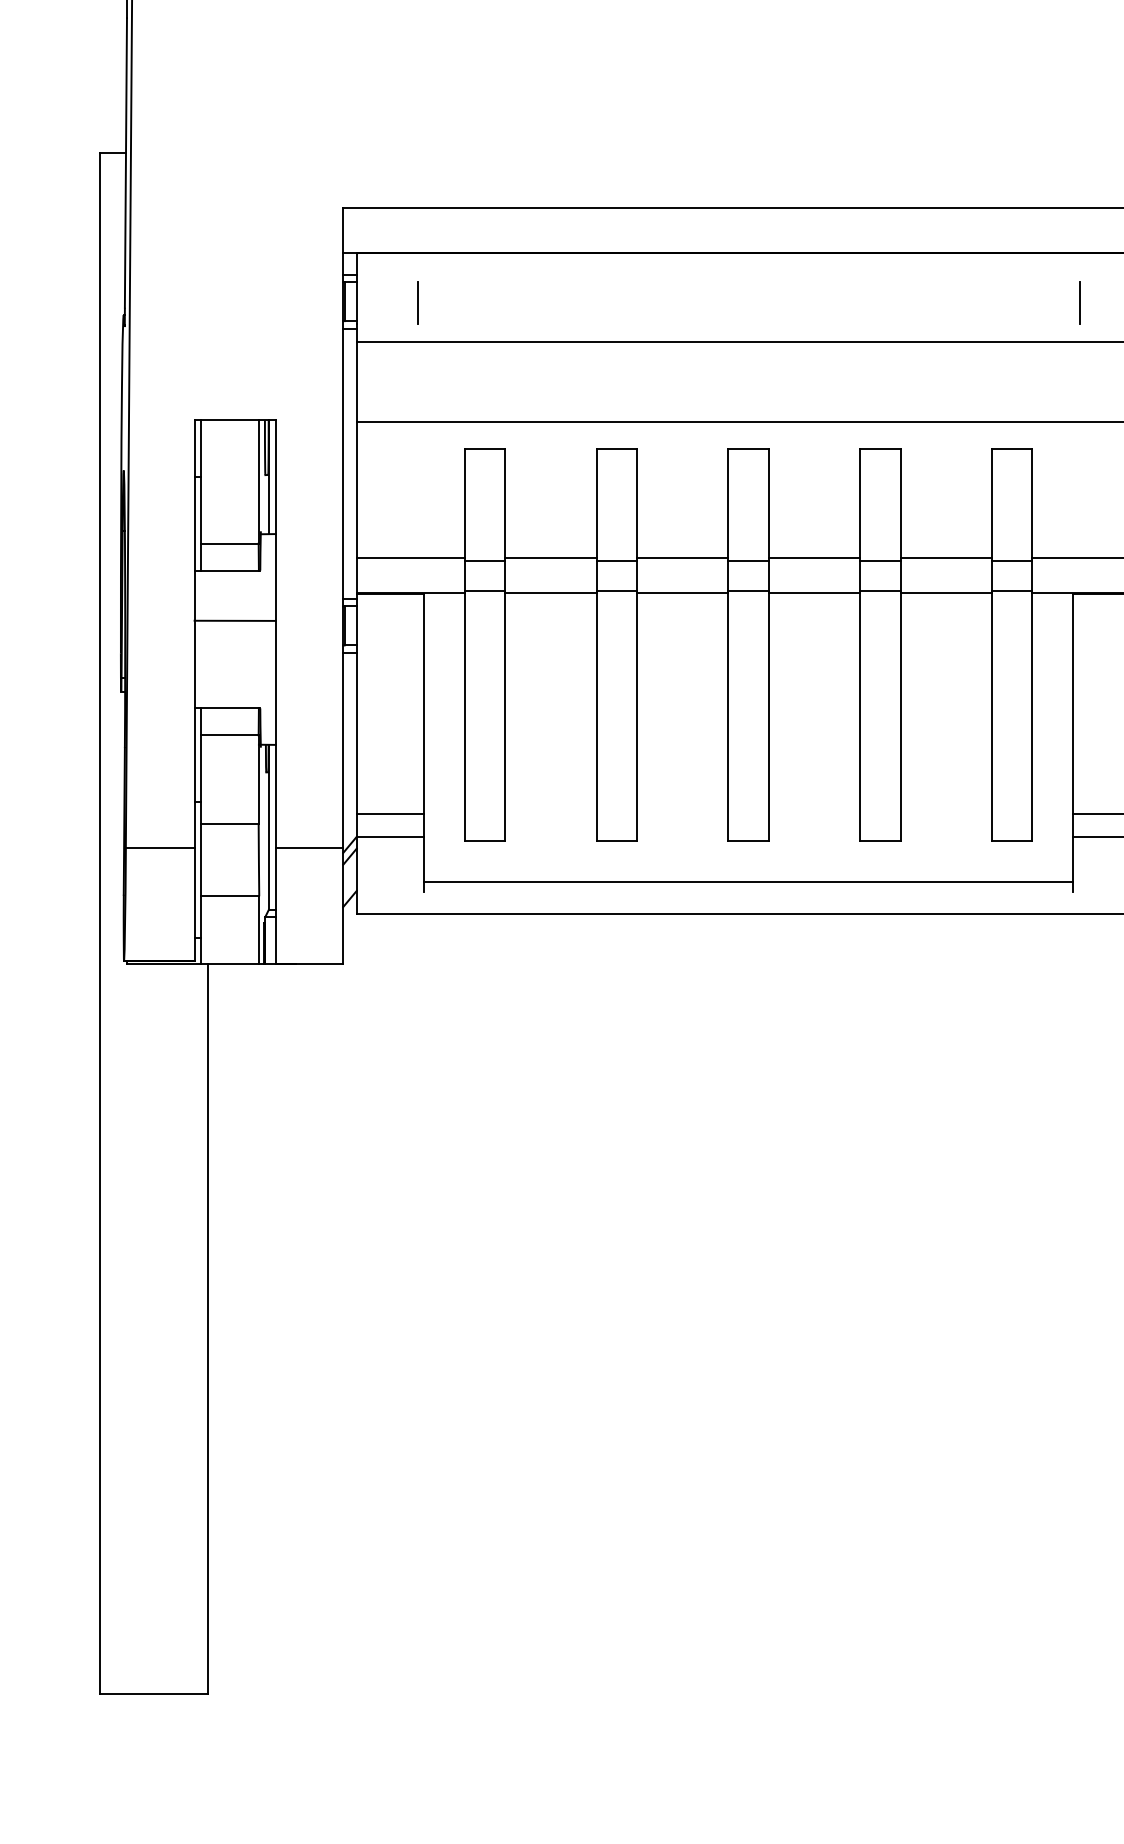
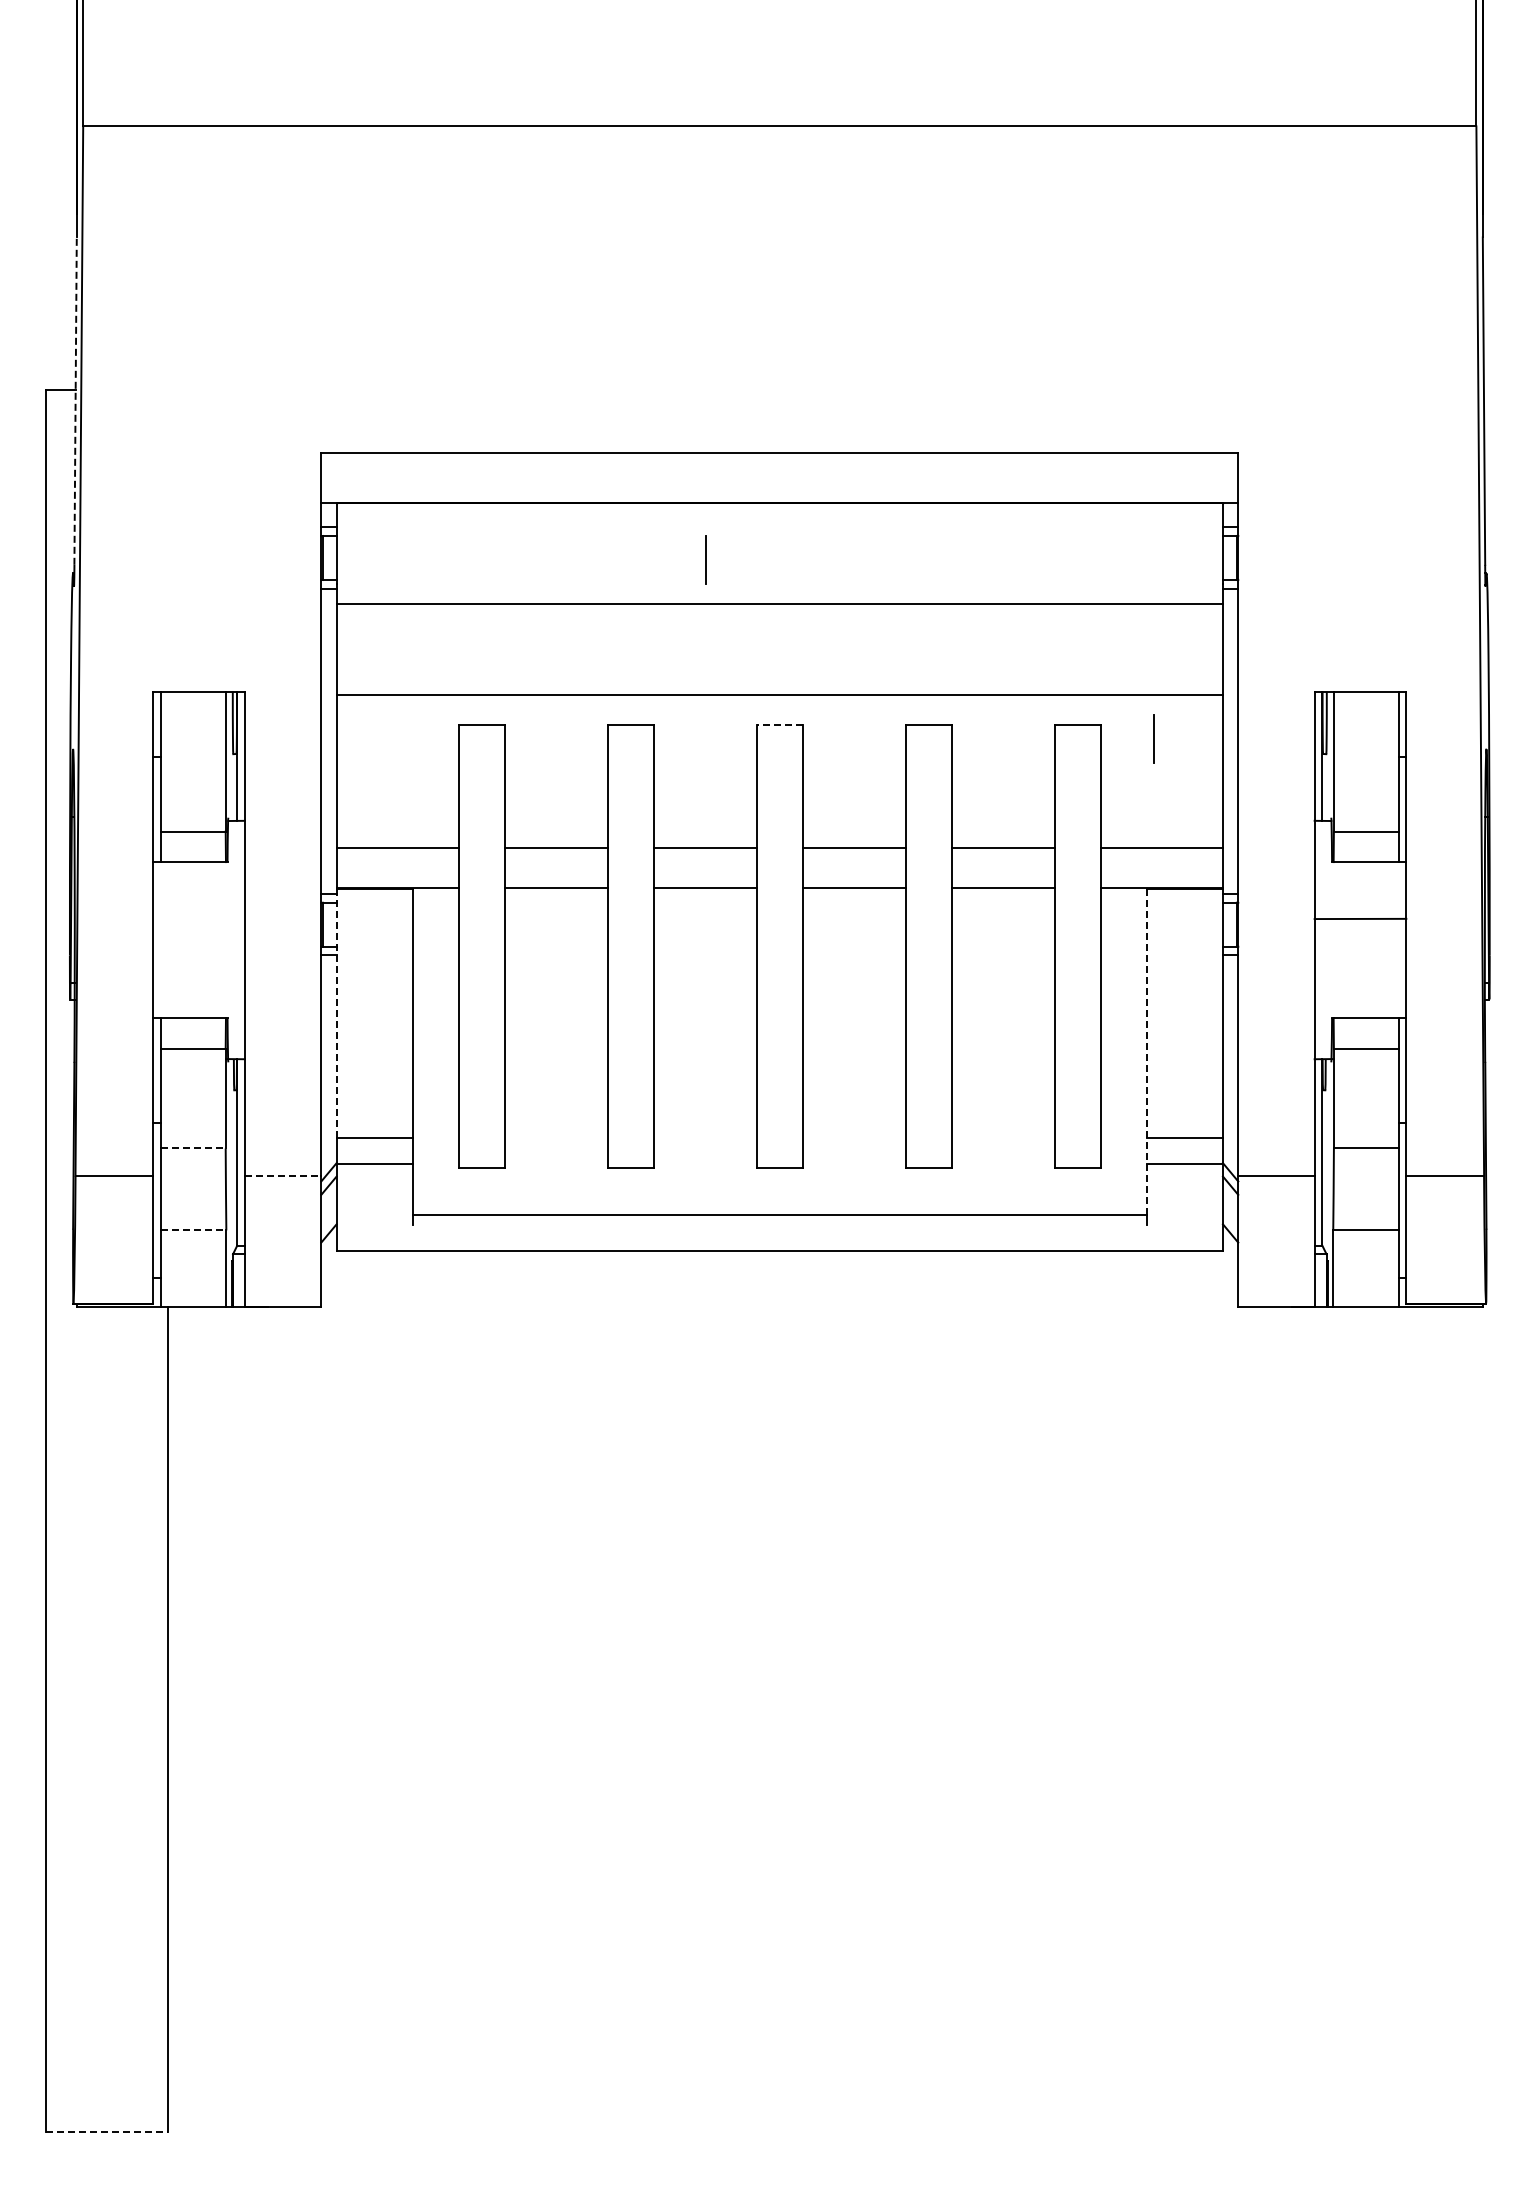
line: (125, 163) -> (75, 401), solid -> dashed
line: (416, 302) -> (705, 559), moved
line: (1079, 302) -> (1153, 738), moved
line: (748, 449) -> (779, 725), solid -> dashed
line: (484, 561) -> (481, 851), removed
line: (616, 561) -> (630, 851), removed
line: (748, 561) -> (779, 851), removed
line: (880, 561) -> (928, 851), removed
line: (1011, 561) -> (1077, 851), removed
line: (484, 591) -> (481, 885), removed
line: (616, 591) -> (630, 885), removed
line: (748, 591) -> (779, 885), removed
line: (880, 591) -> (928, 885), removed
line: (1011, 591) -> (1077, 885), removed
line: (234, 620) -> (198, 918), removed
line: (356, 704) -> (336, 1013), solid -> dashed
line: (1072, 738) -> (1146, 1051), solid -> dashed
line: (230, 823) -> (193, 1148), solid -> dashed
line: (309, 847) -> (283, 1175), solid -> dashed
line: (230, 896) -> (193, 1230), solid -> dashed
line: (154, 1693) -> (107, 2132), solid -> dashed

